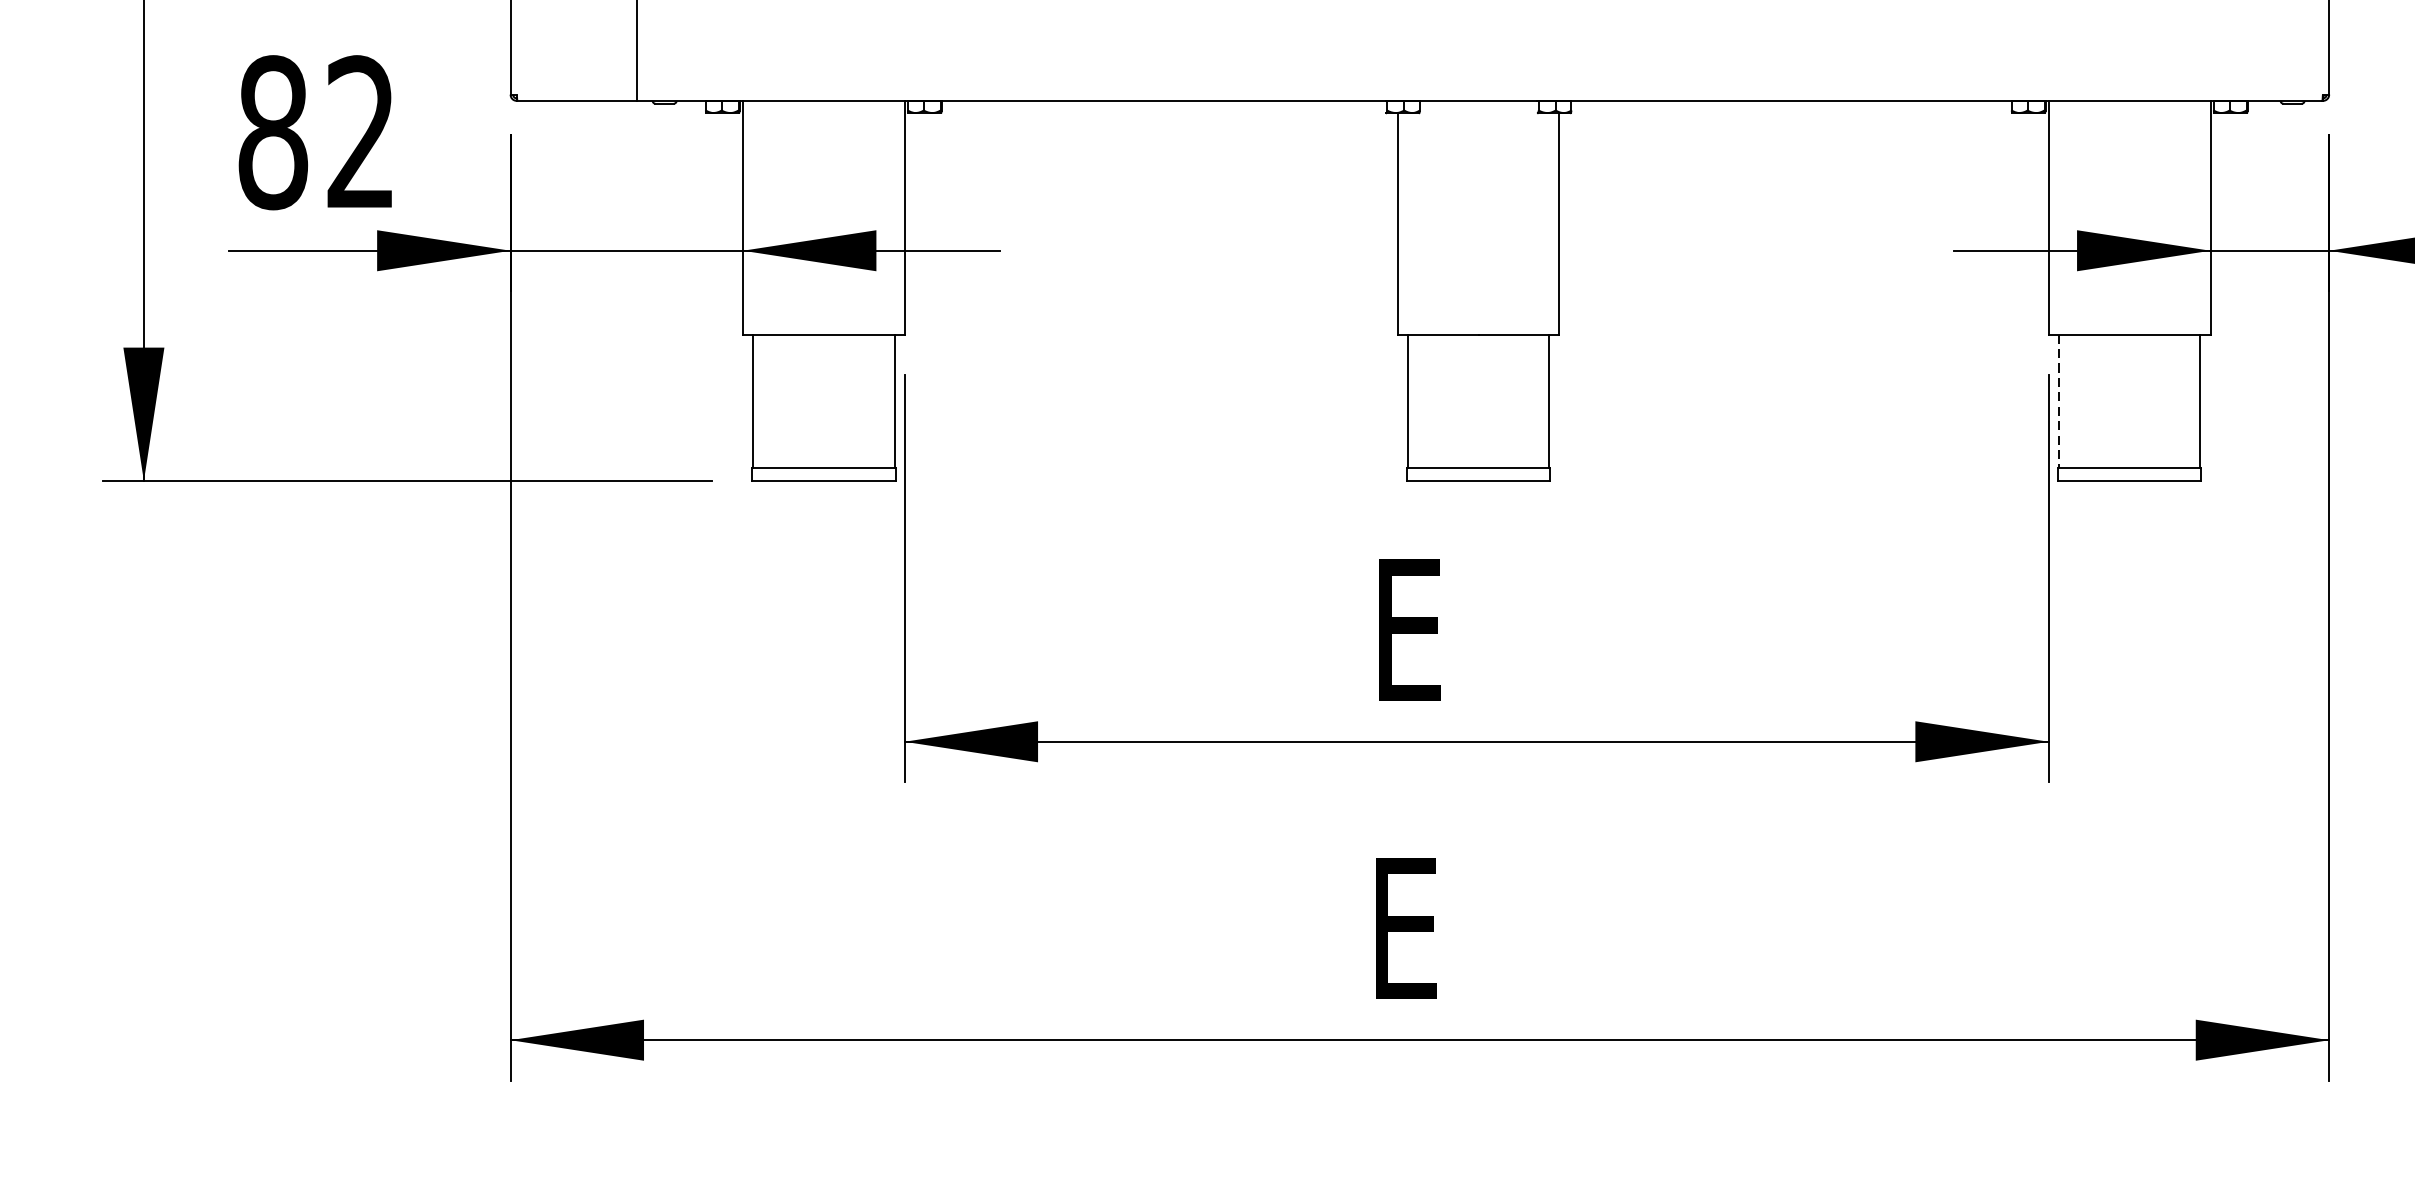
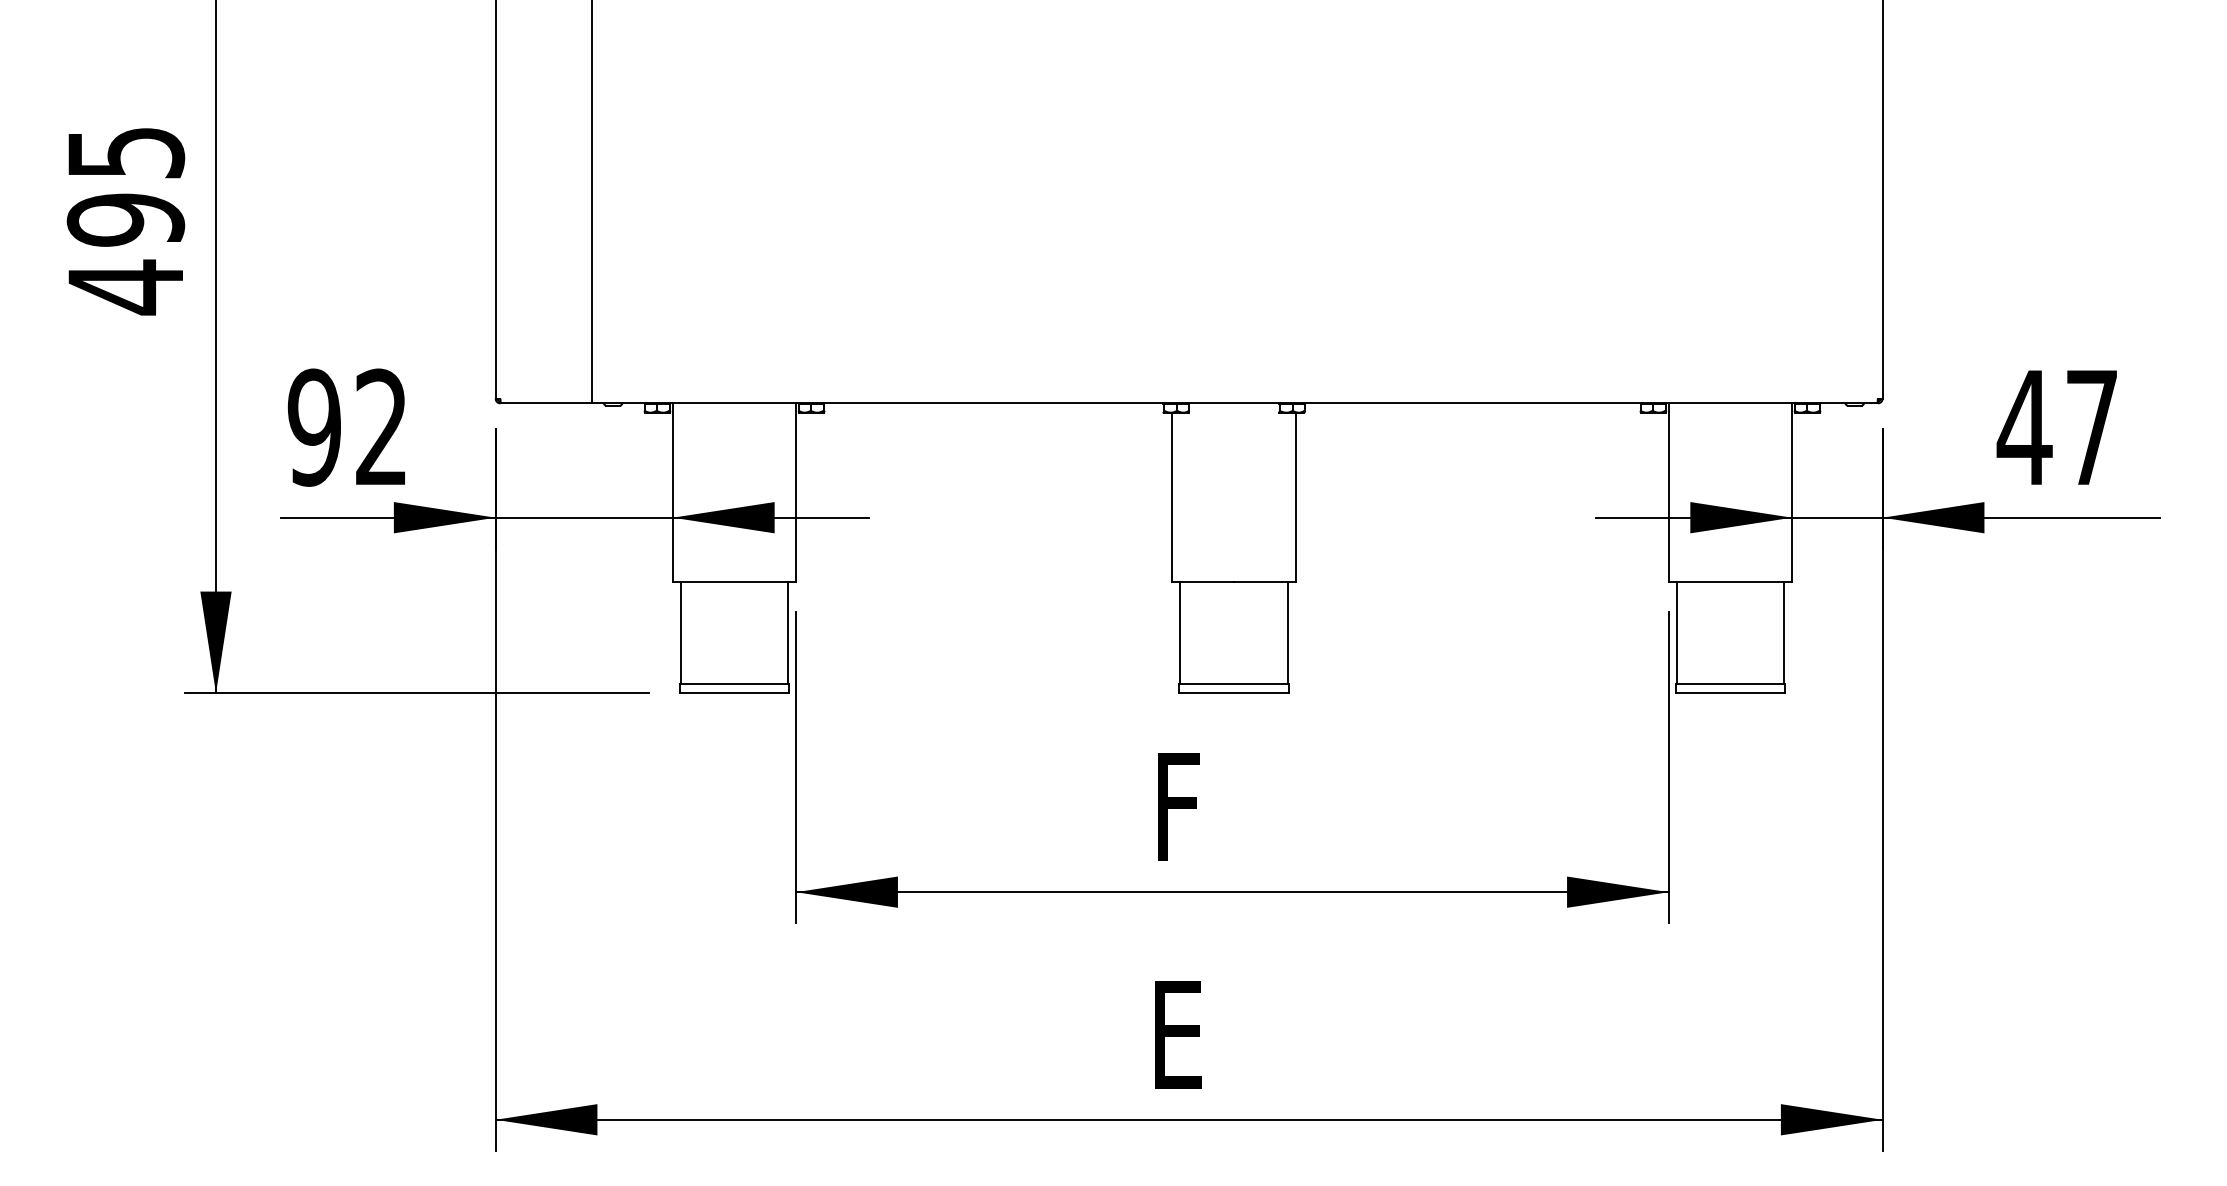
text: (273, 132) -> (314, 427), 82 -> 92
line: (2058, 402) -> (1676, 633), dashed -> solid
text: (1416, 629) -> (1186, 806), E -> F

